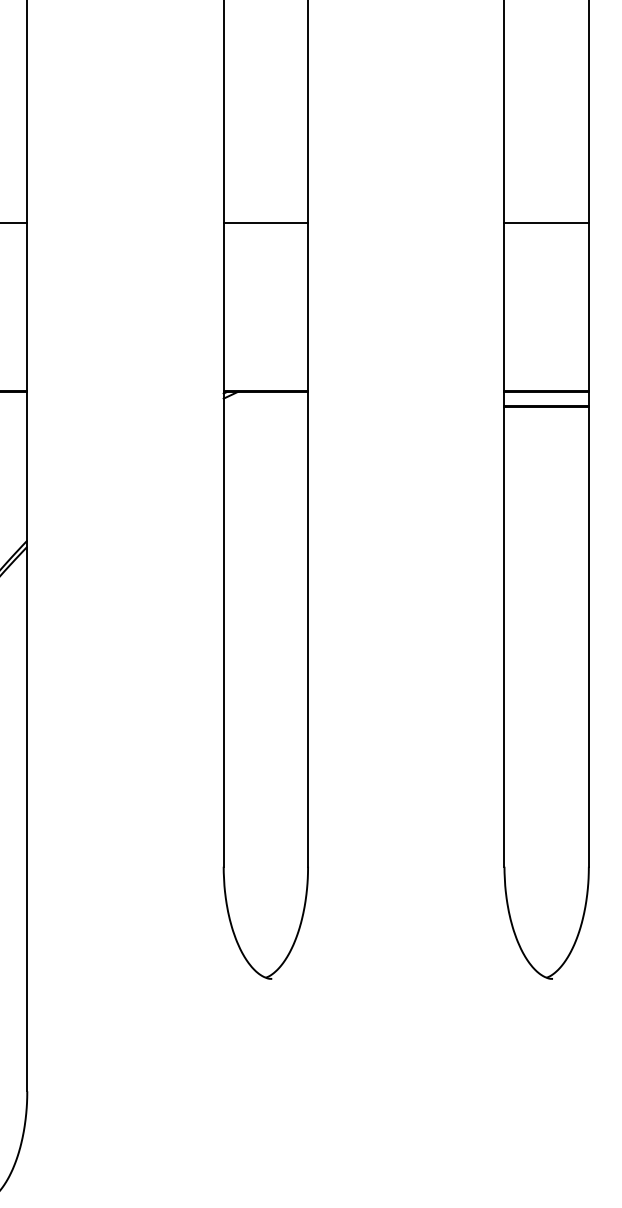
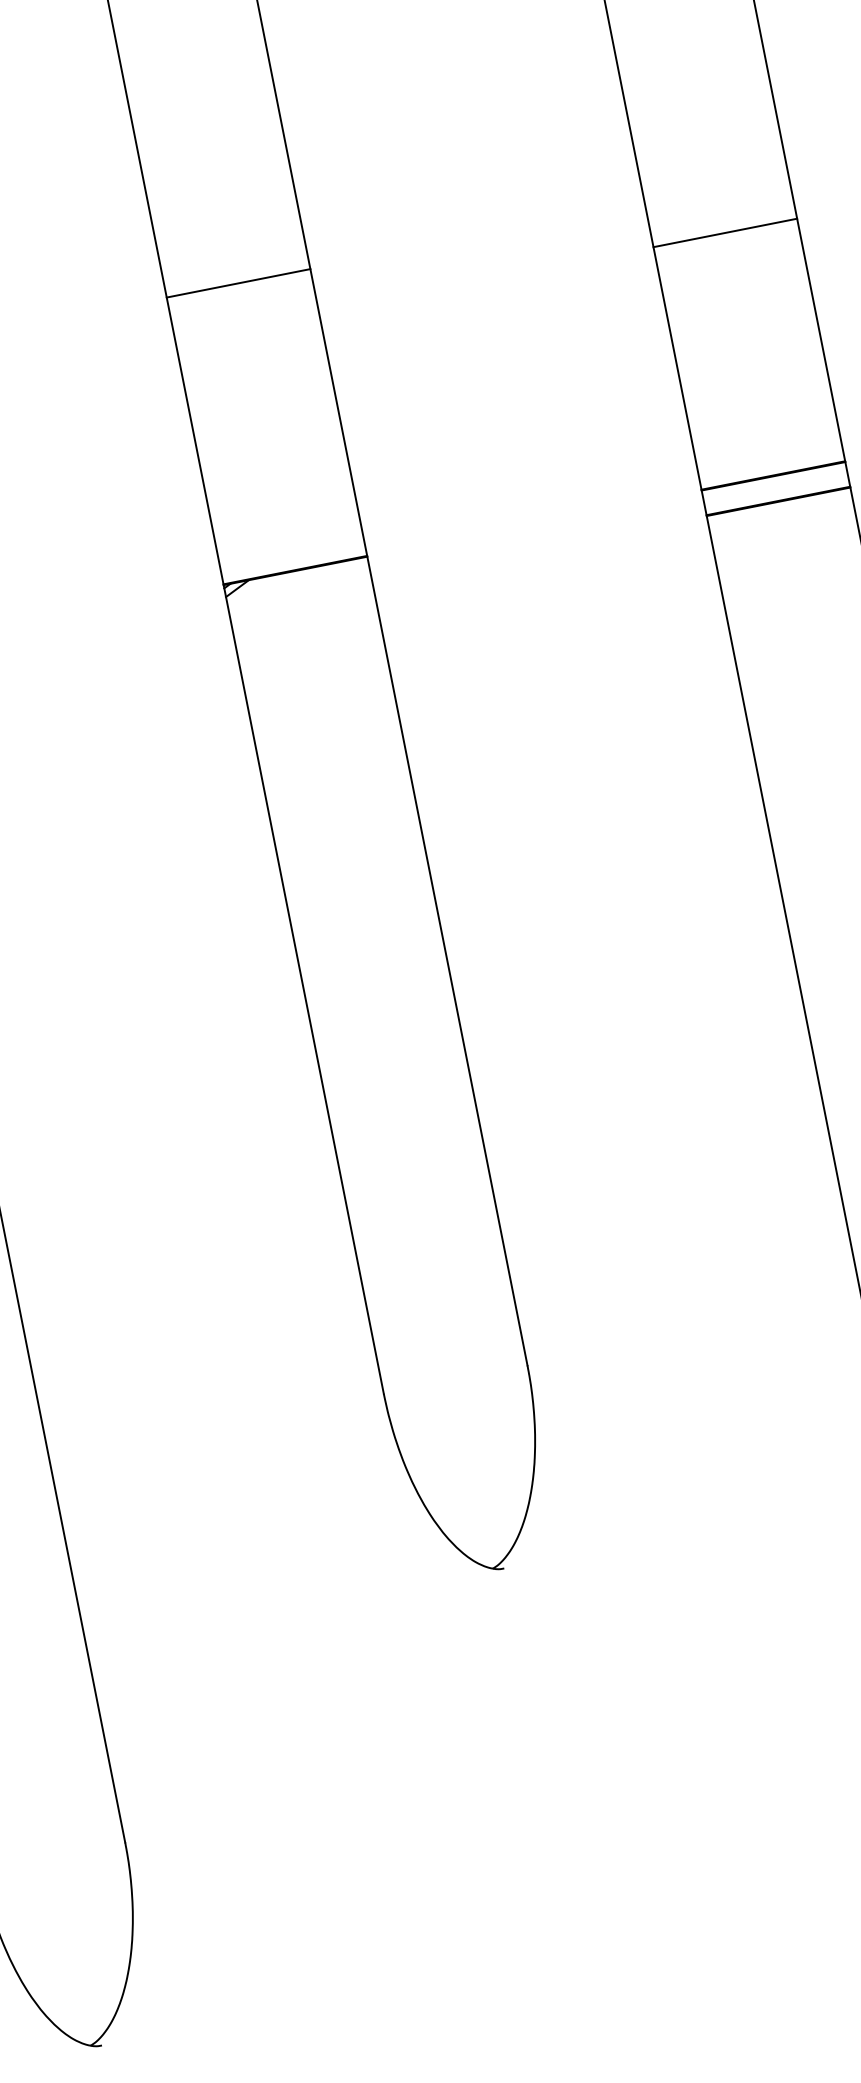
line: (546, 222) -> (724, 232), moved

